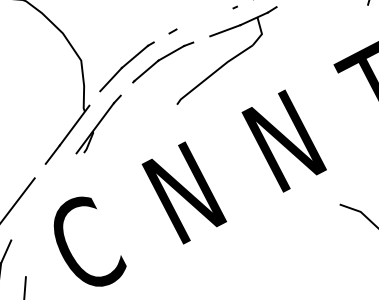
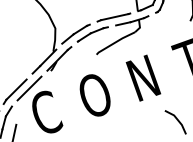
line: (204, 19) -> (114, 17), added
text: (184, 192) -> (94, 95), N -> O
line: (43, 196) -> (29, 88), added

